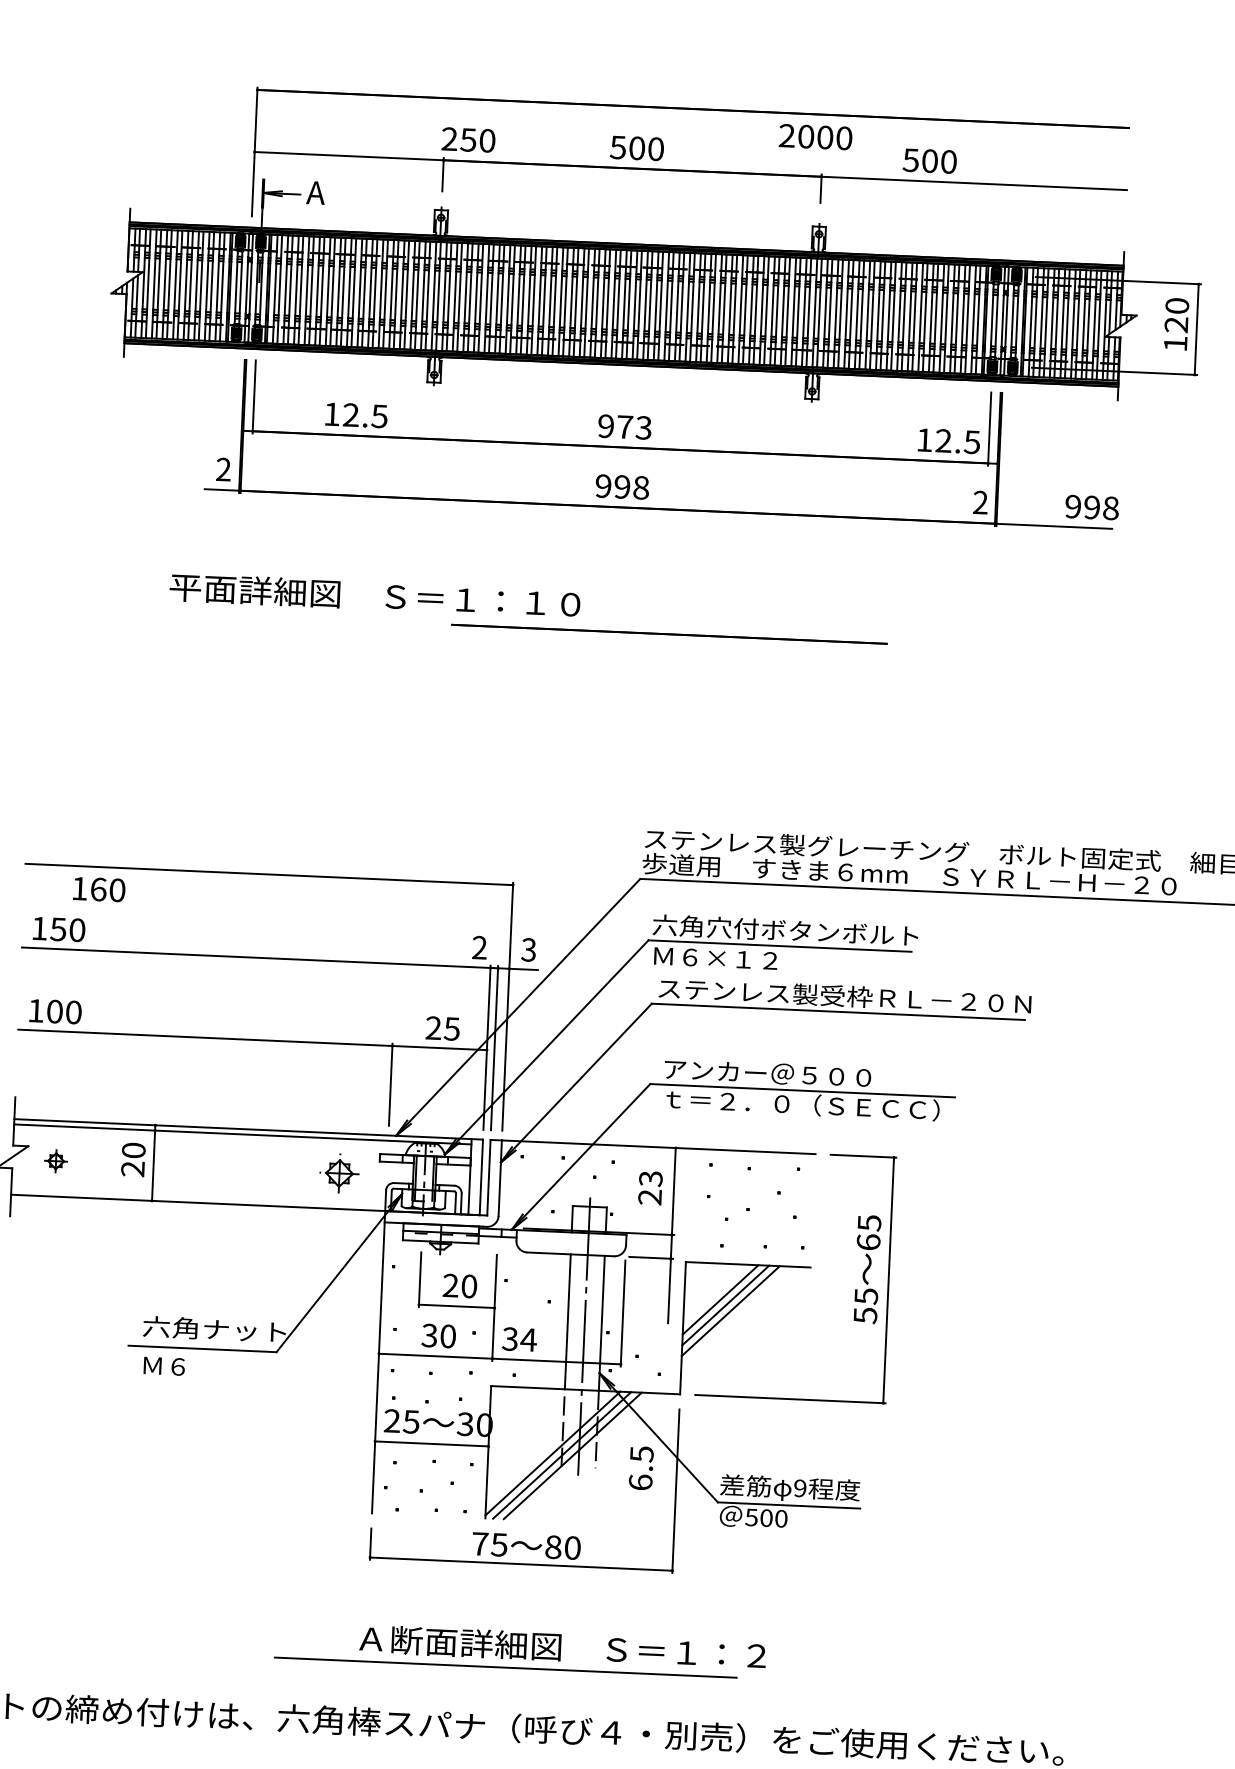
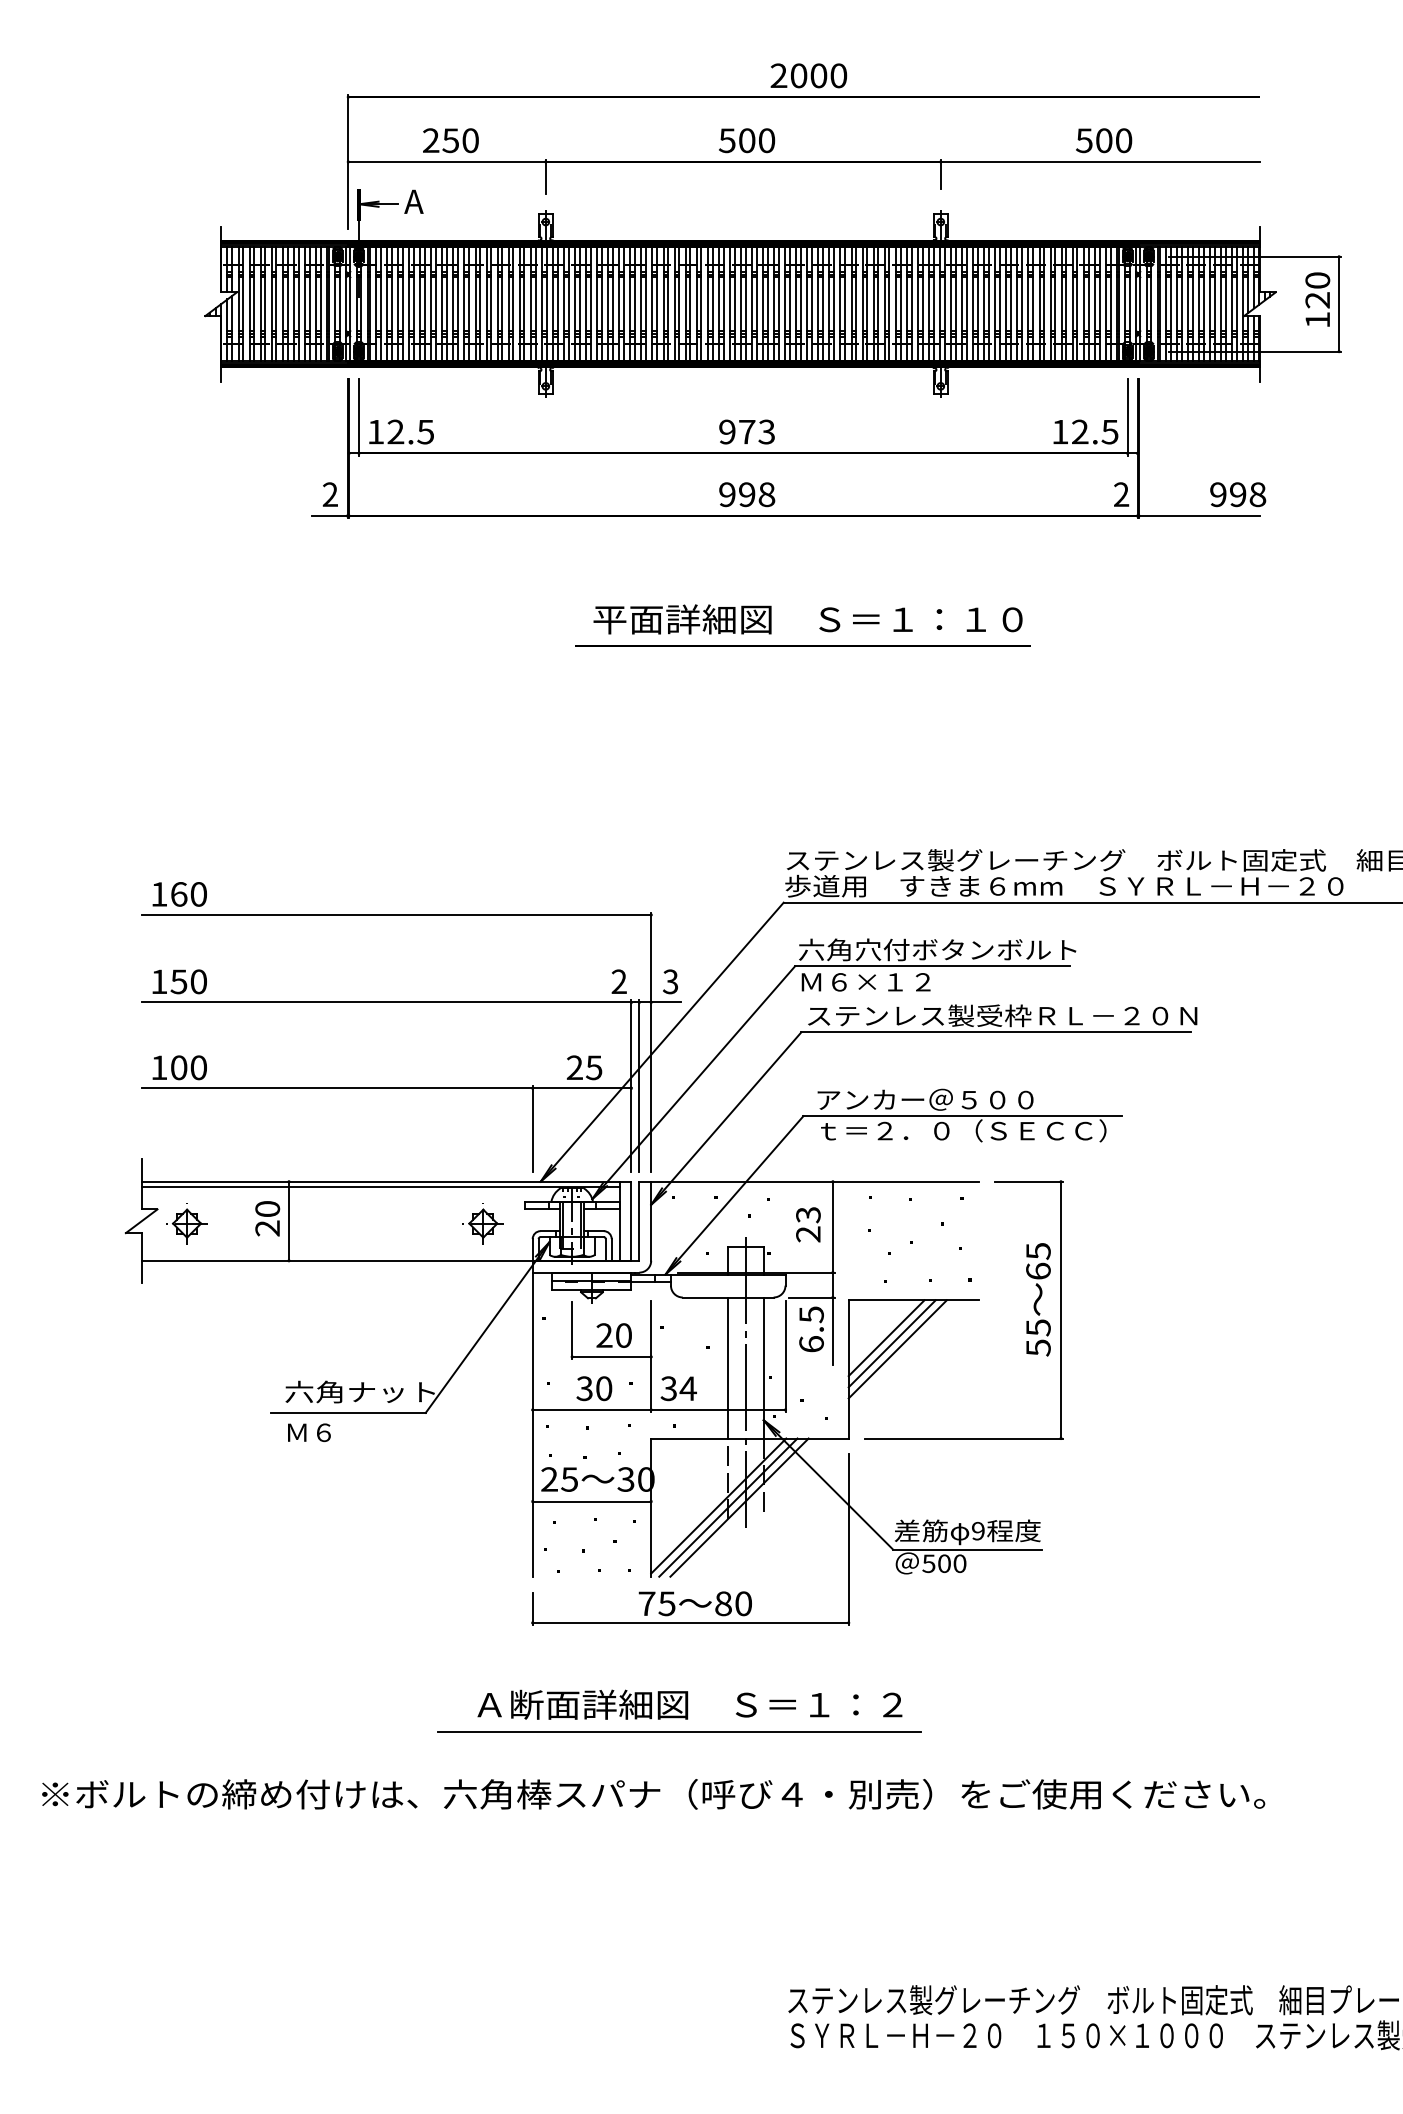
text: (815, 136) -> (808, 75), moved
text: (468, 139) -> (450, 140), moved
text: (930, 160) -> (1104, 140), moved
text: (356, 414) -> (401, 431), moved
text: (374, 595) -> (807, 619), moved
text: (99, 889) -> (179, 894), moved
part: (55, 1160) -> (186, 1223), size x1.67
text: (641, 1468) -> (811, 1329), moved
text: (562, 1647) -> (689, 1704), moved

